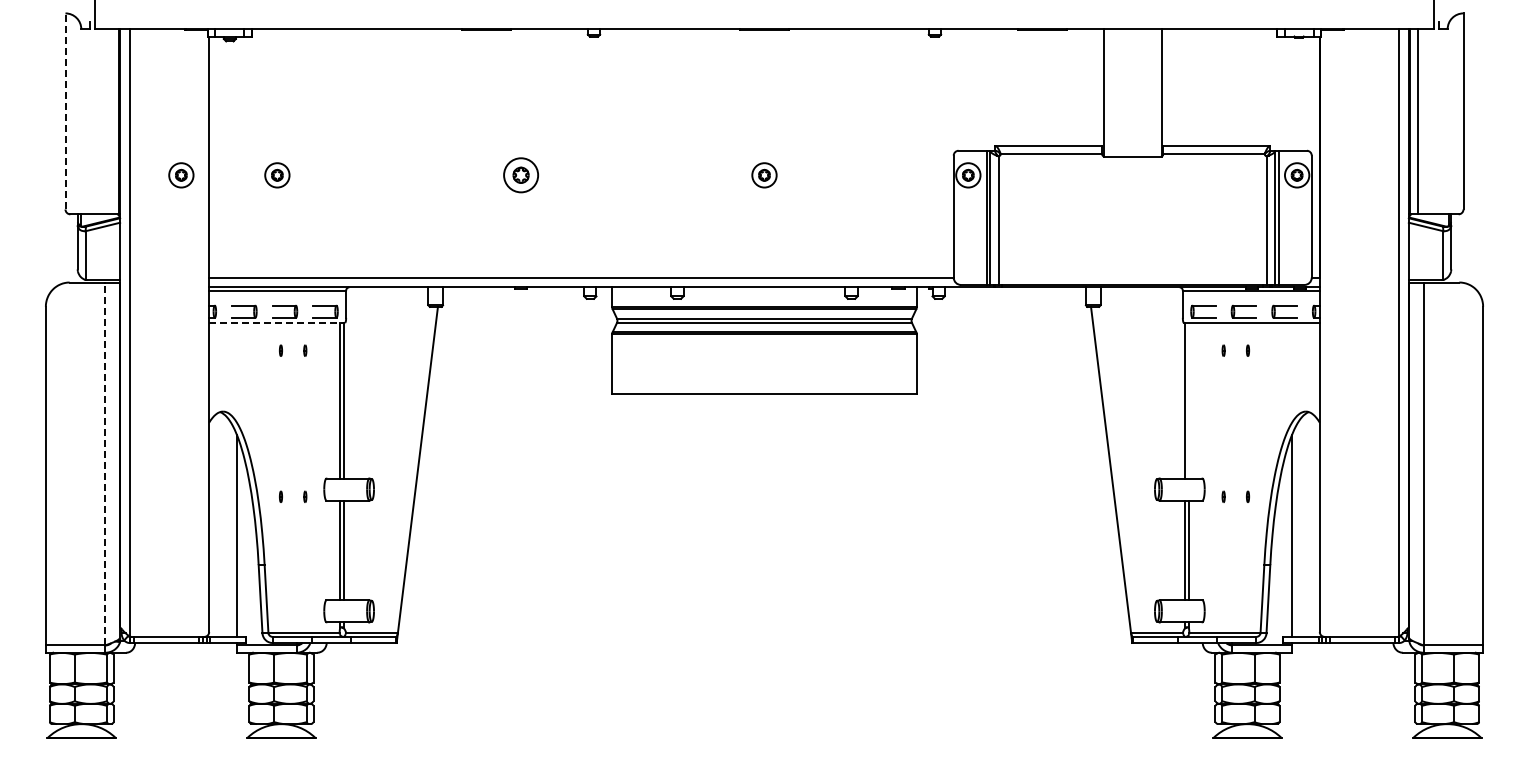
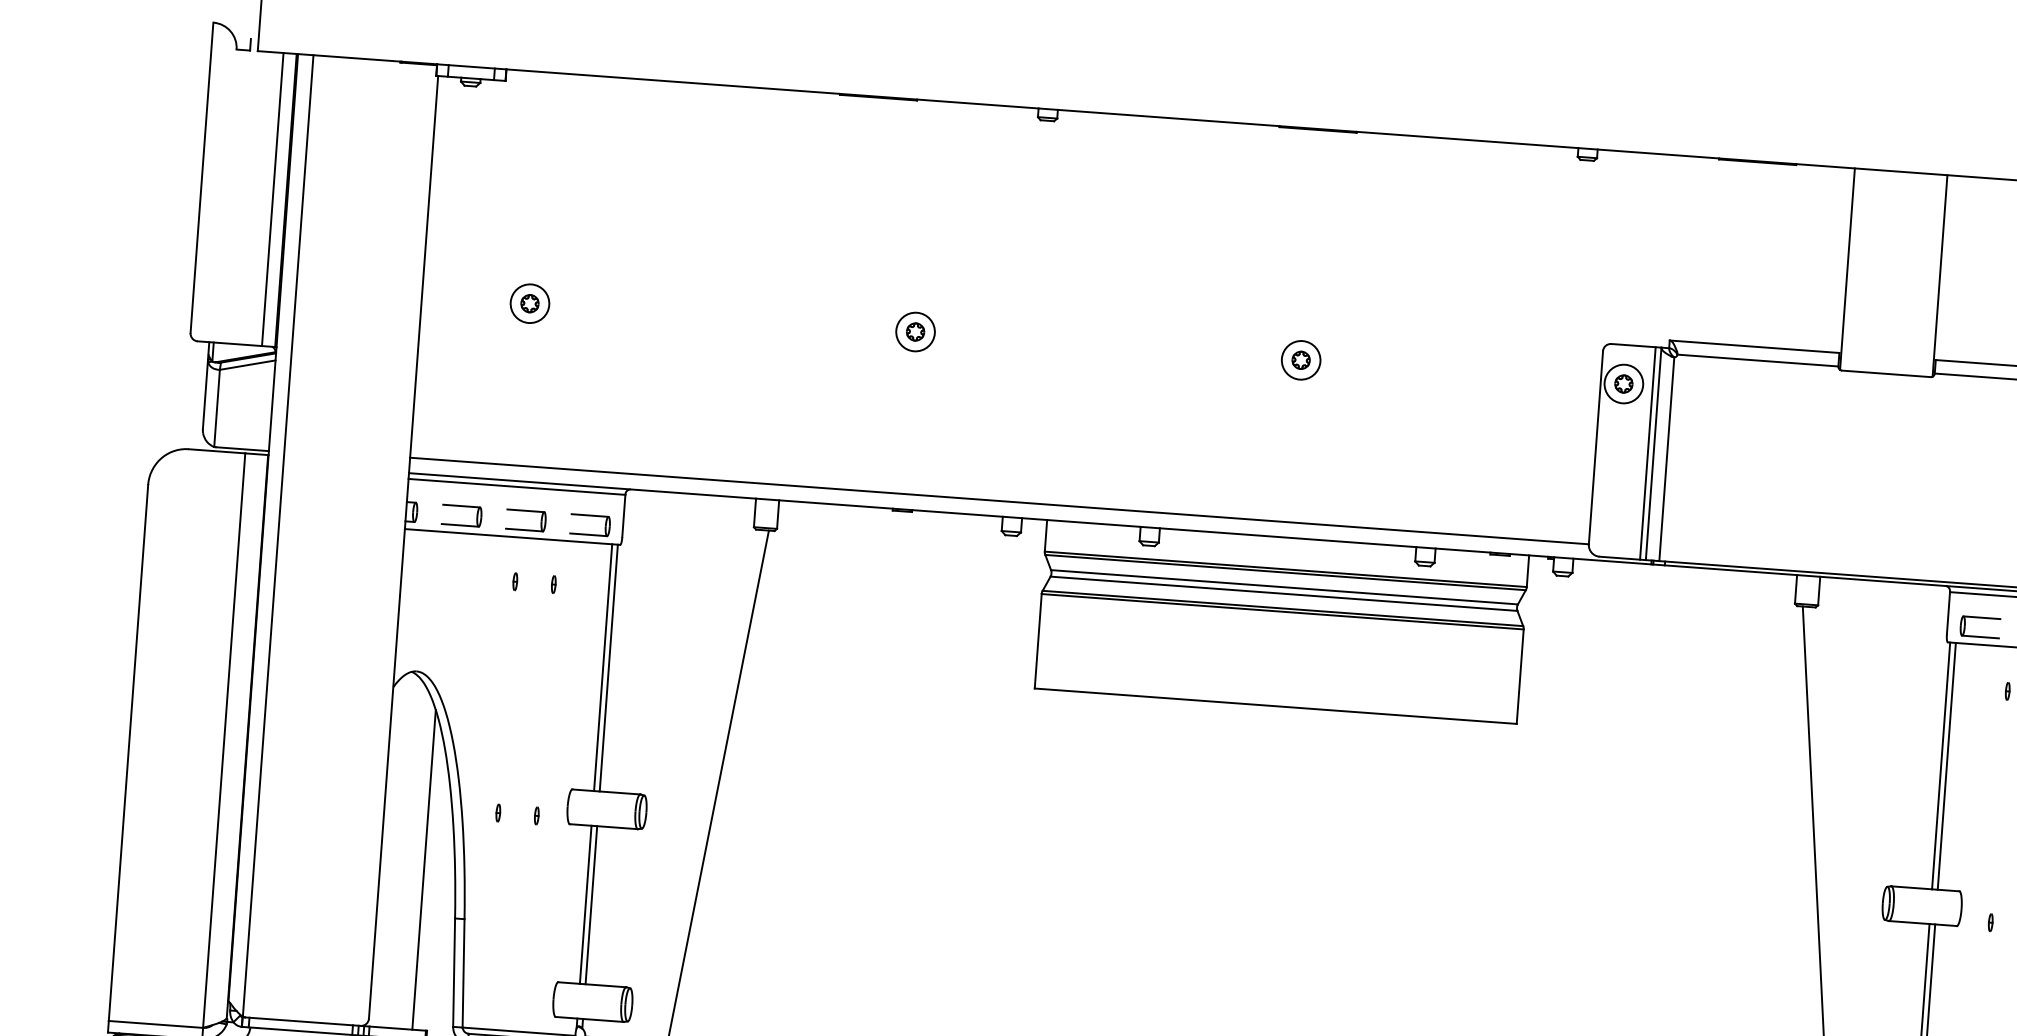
line: (65, 110) -> (202, 176), dashed -> solid
line: (110, 121) -> (272, 199), added
part: (181, 175) -> (378, 292), removed
part: (520, 175) -> (914, 332), size x0.71
line: (277, 322) -> (513, 536), dashed -> solid
line: (1188, 400) -> (1946, 766), added
line: (105, 463) -> (224, 739), dashed -> solid

